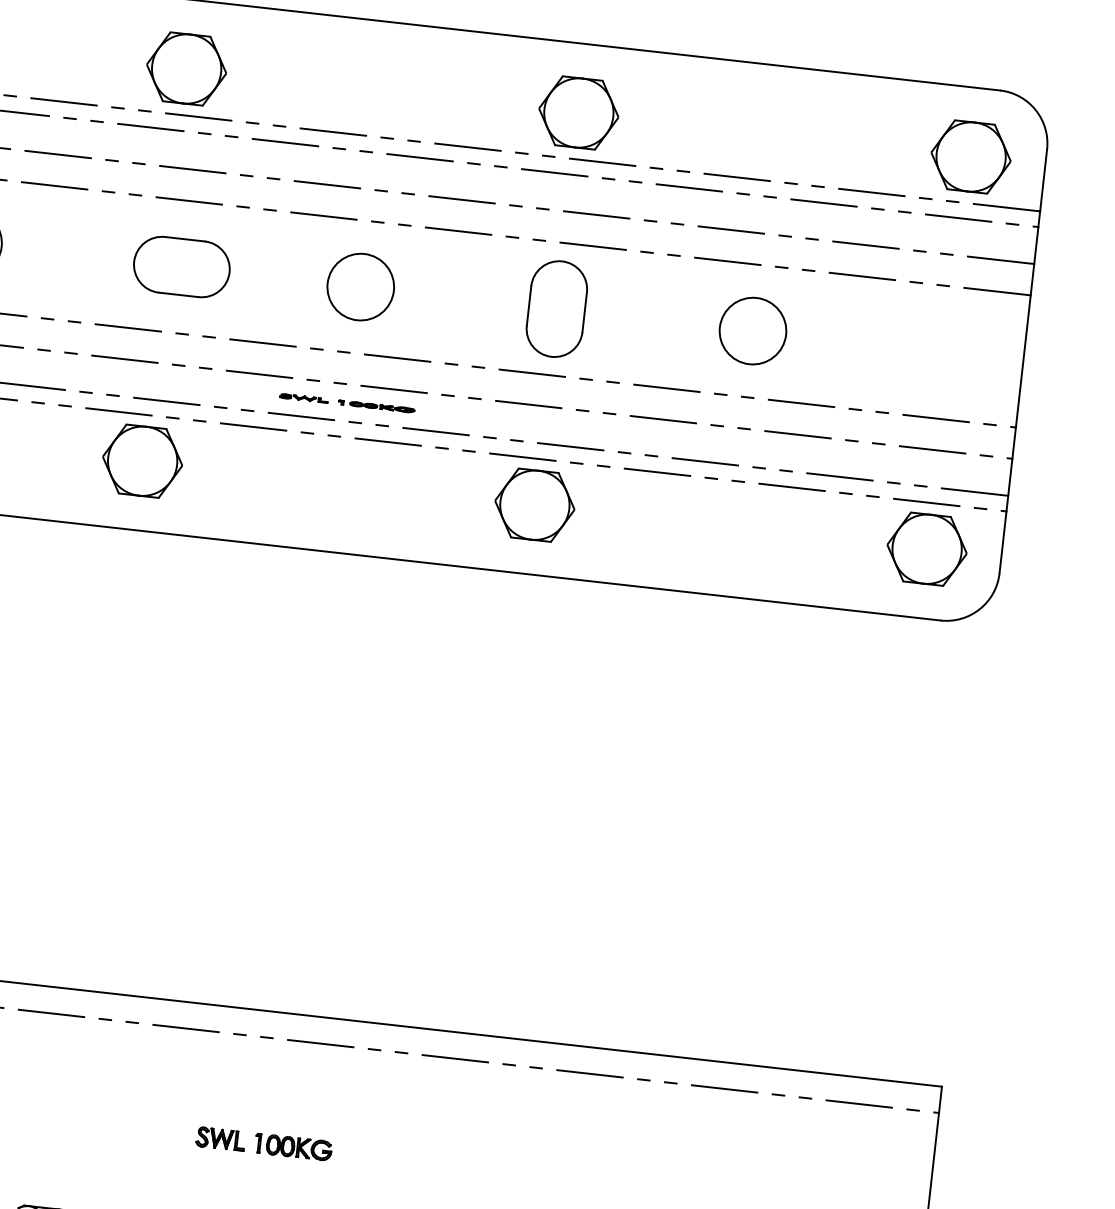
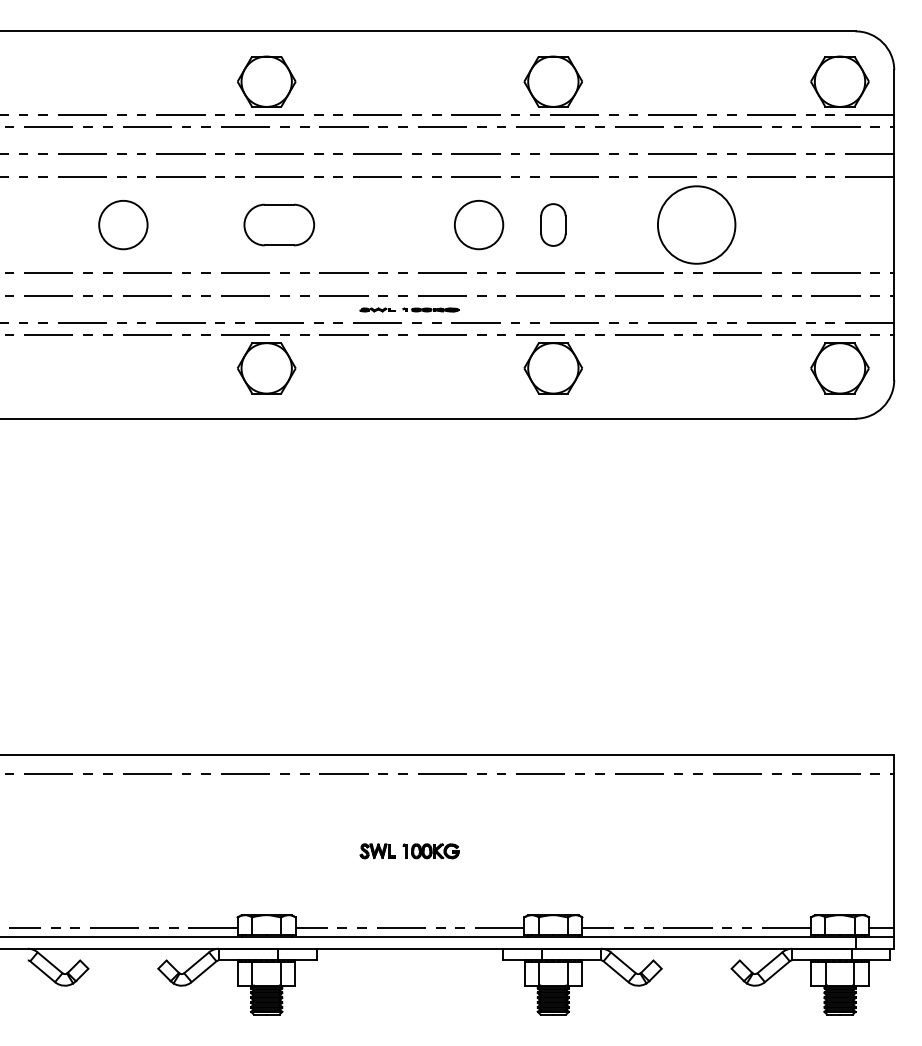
circle: (361, 287) -> (479, 225), moved
part: (557, 308) -> (553, 224), size x0.6
circle: (752, 330) -> (696, 224), size x1.6

